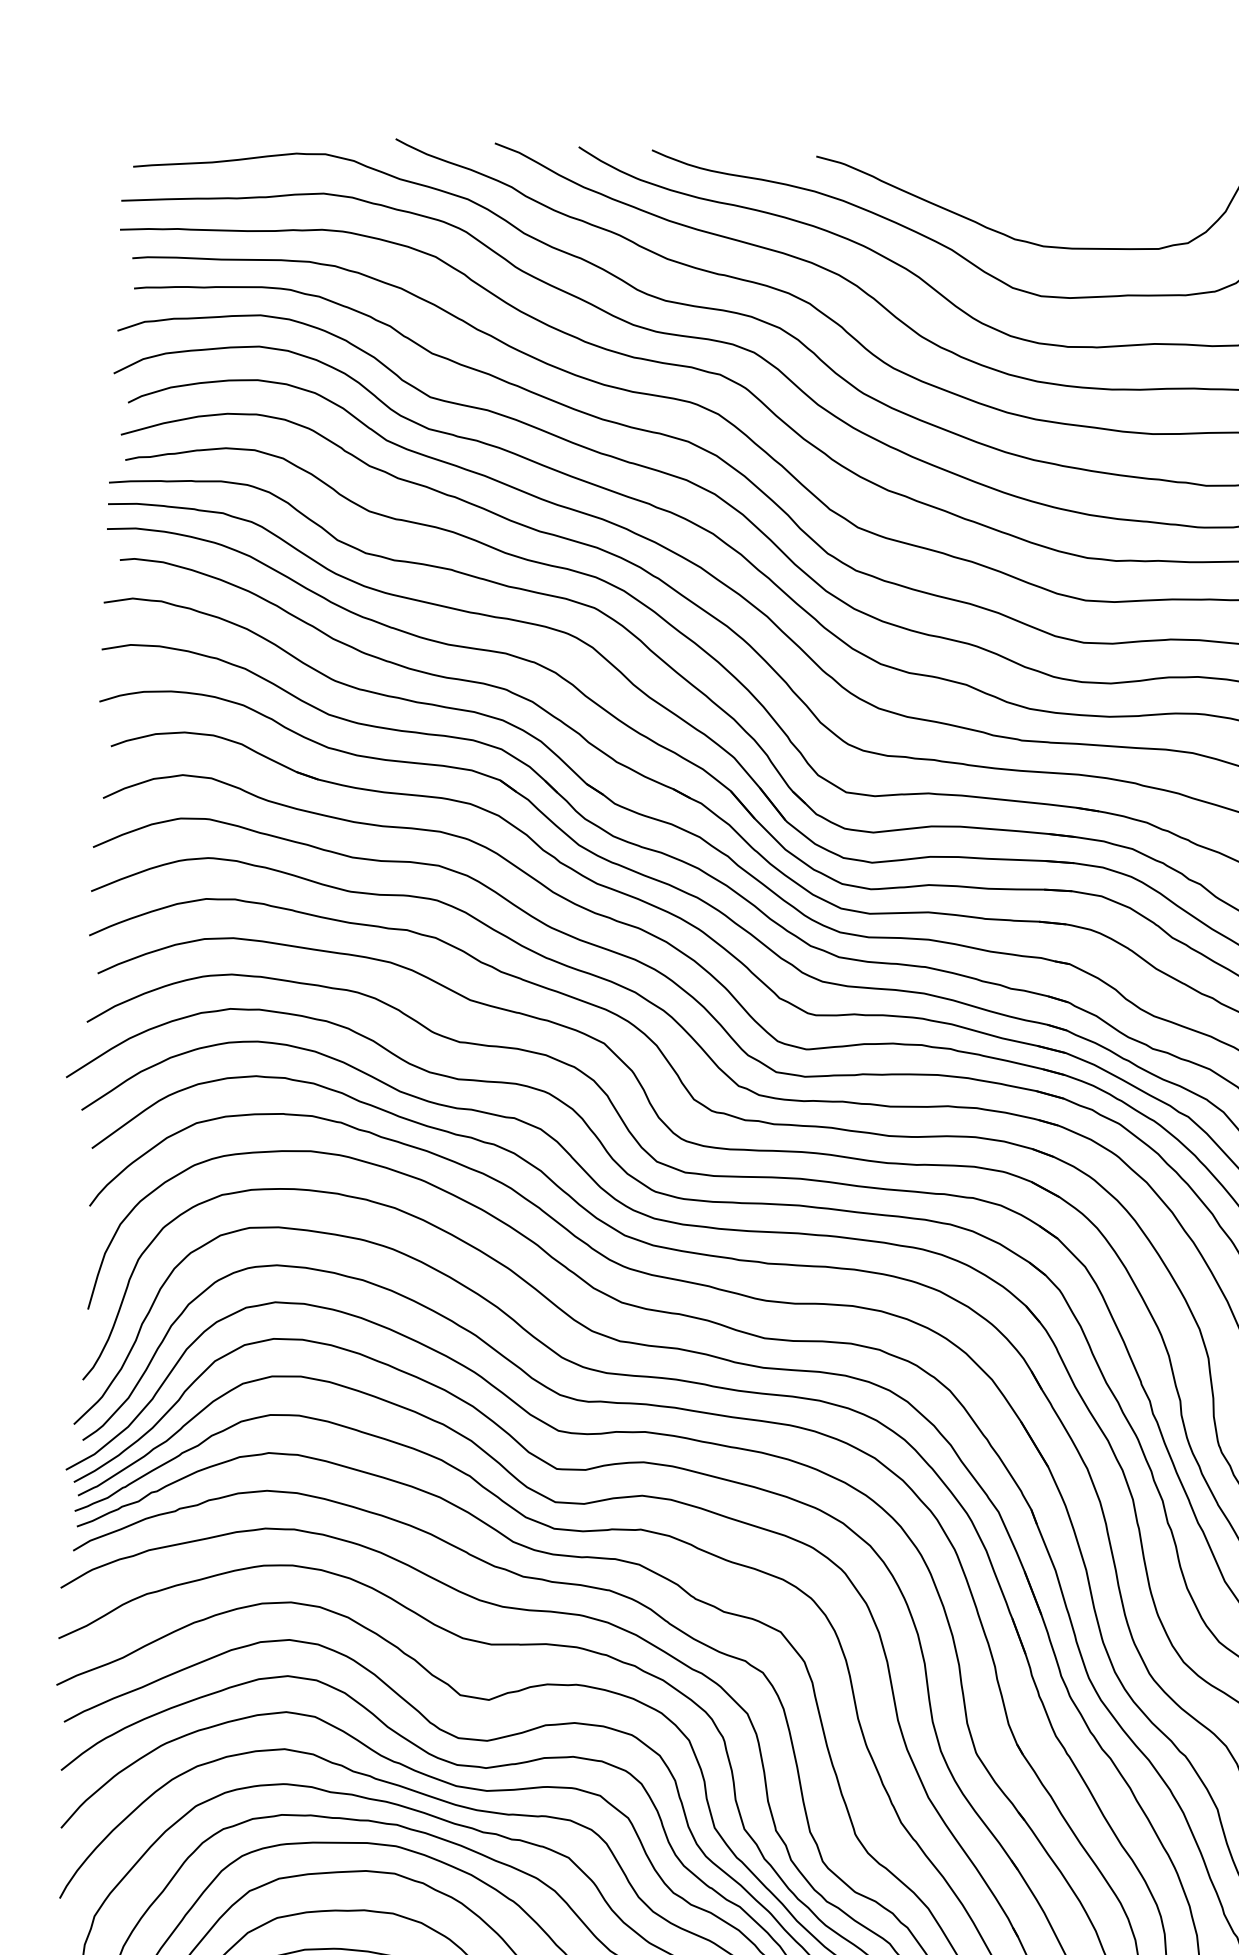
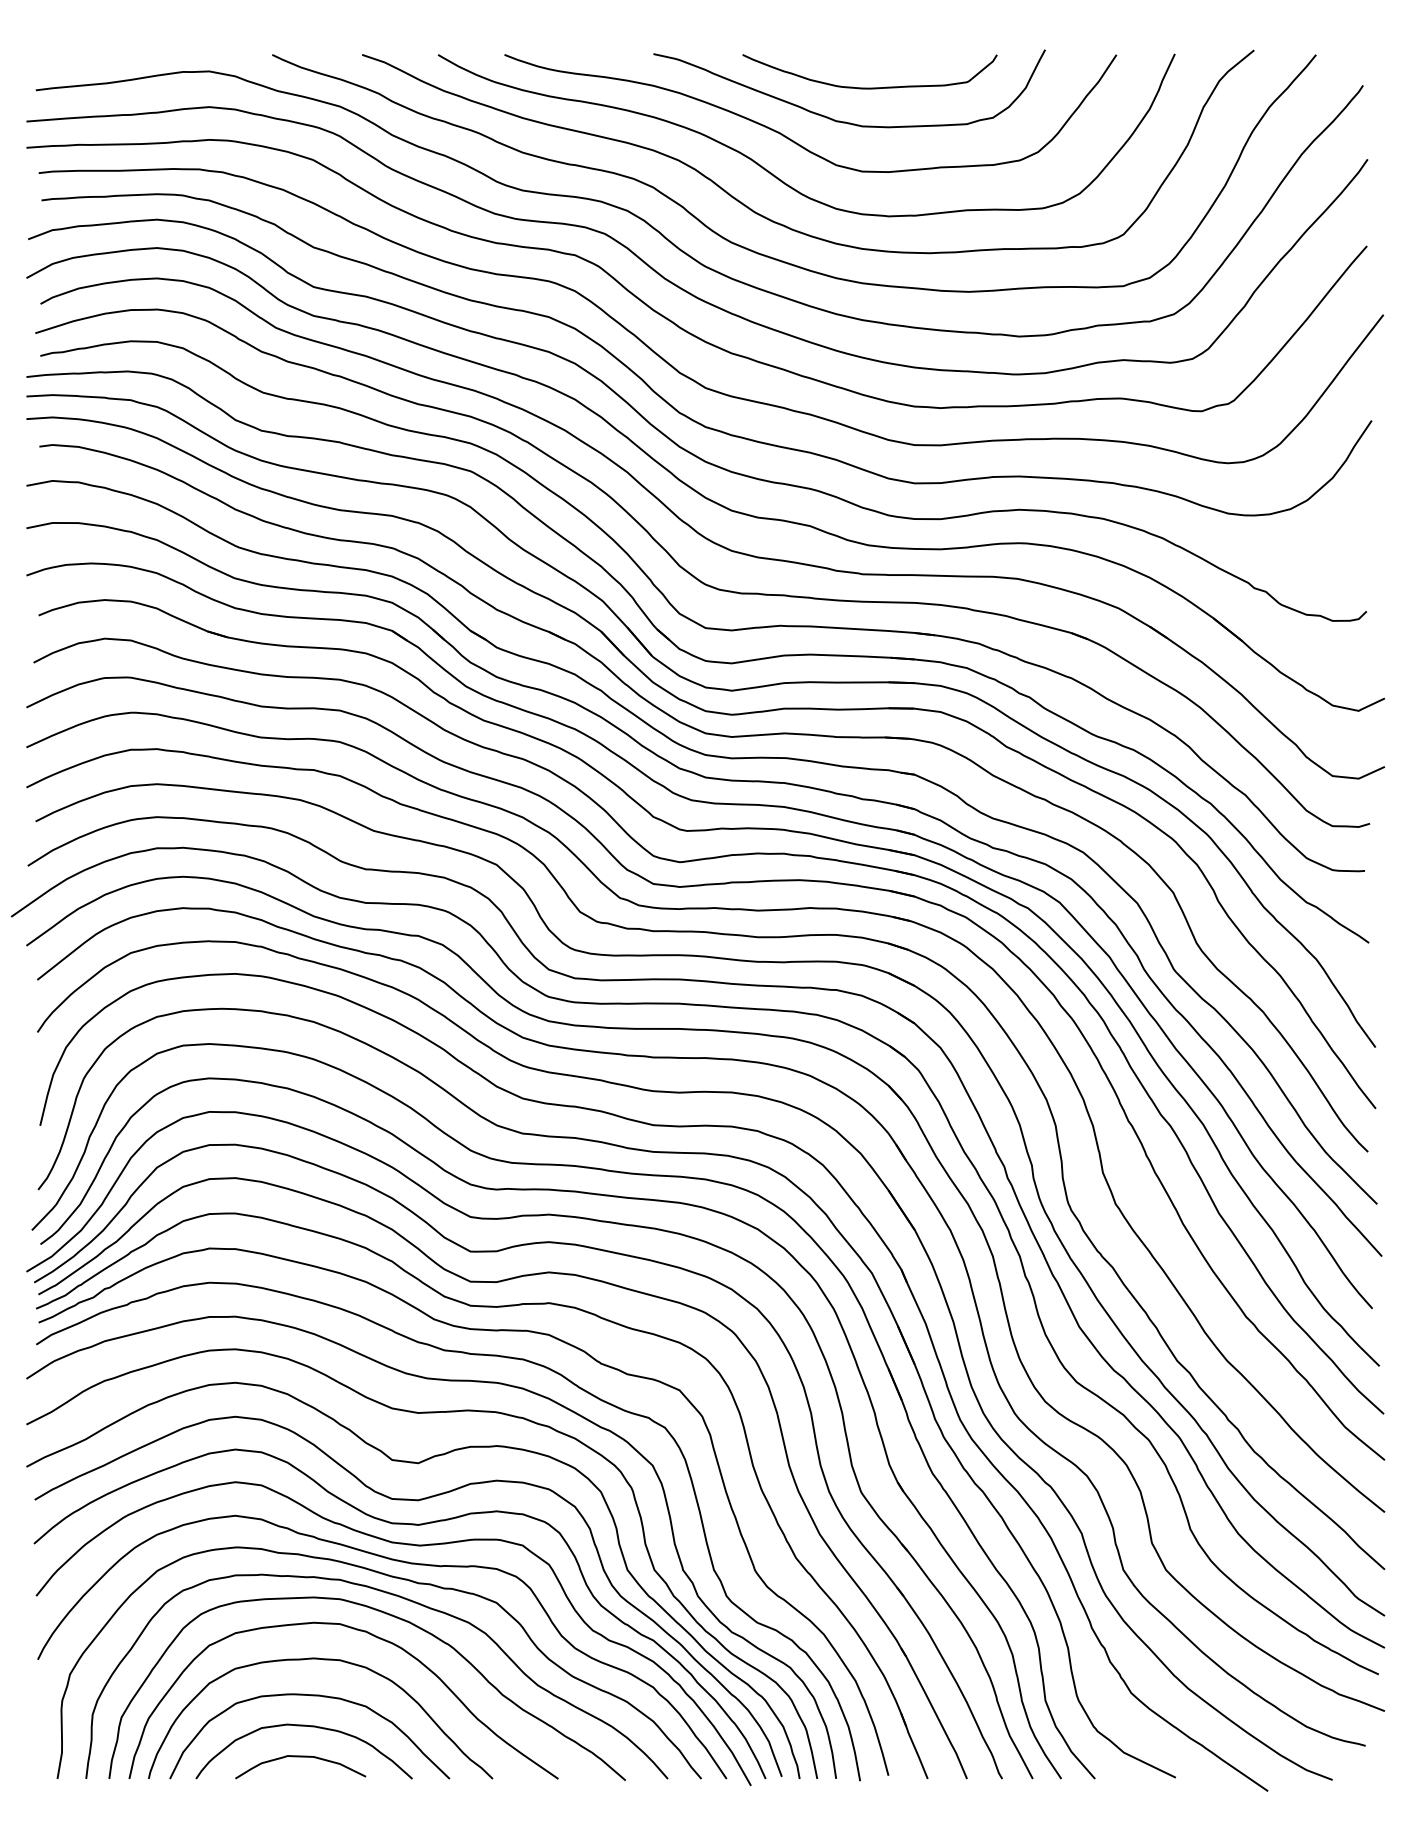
curve: (1053, 203) -> (869, 87), added

